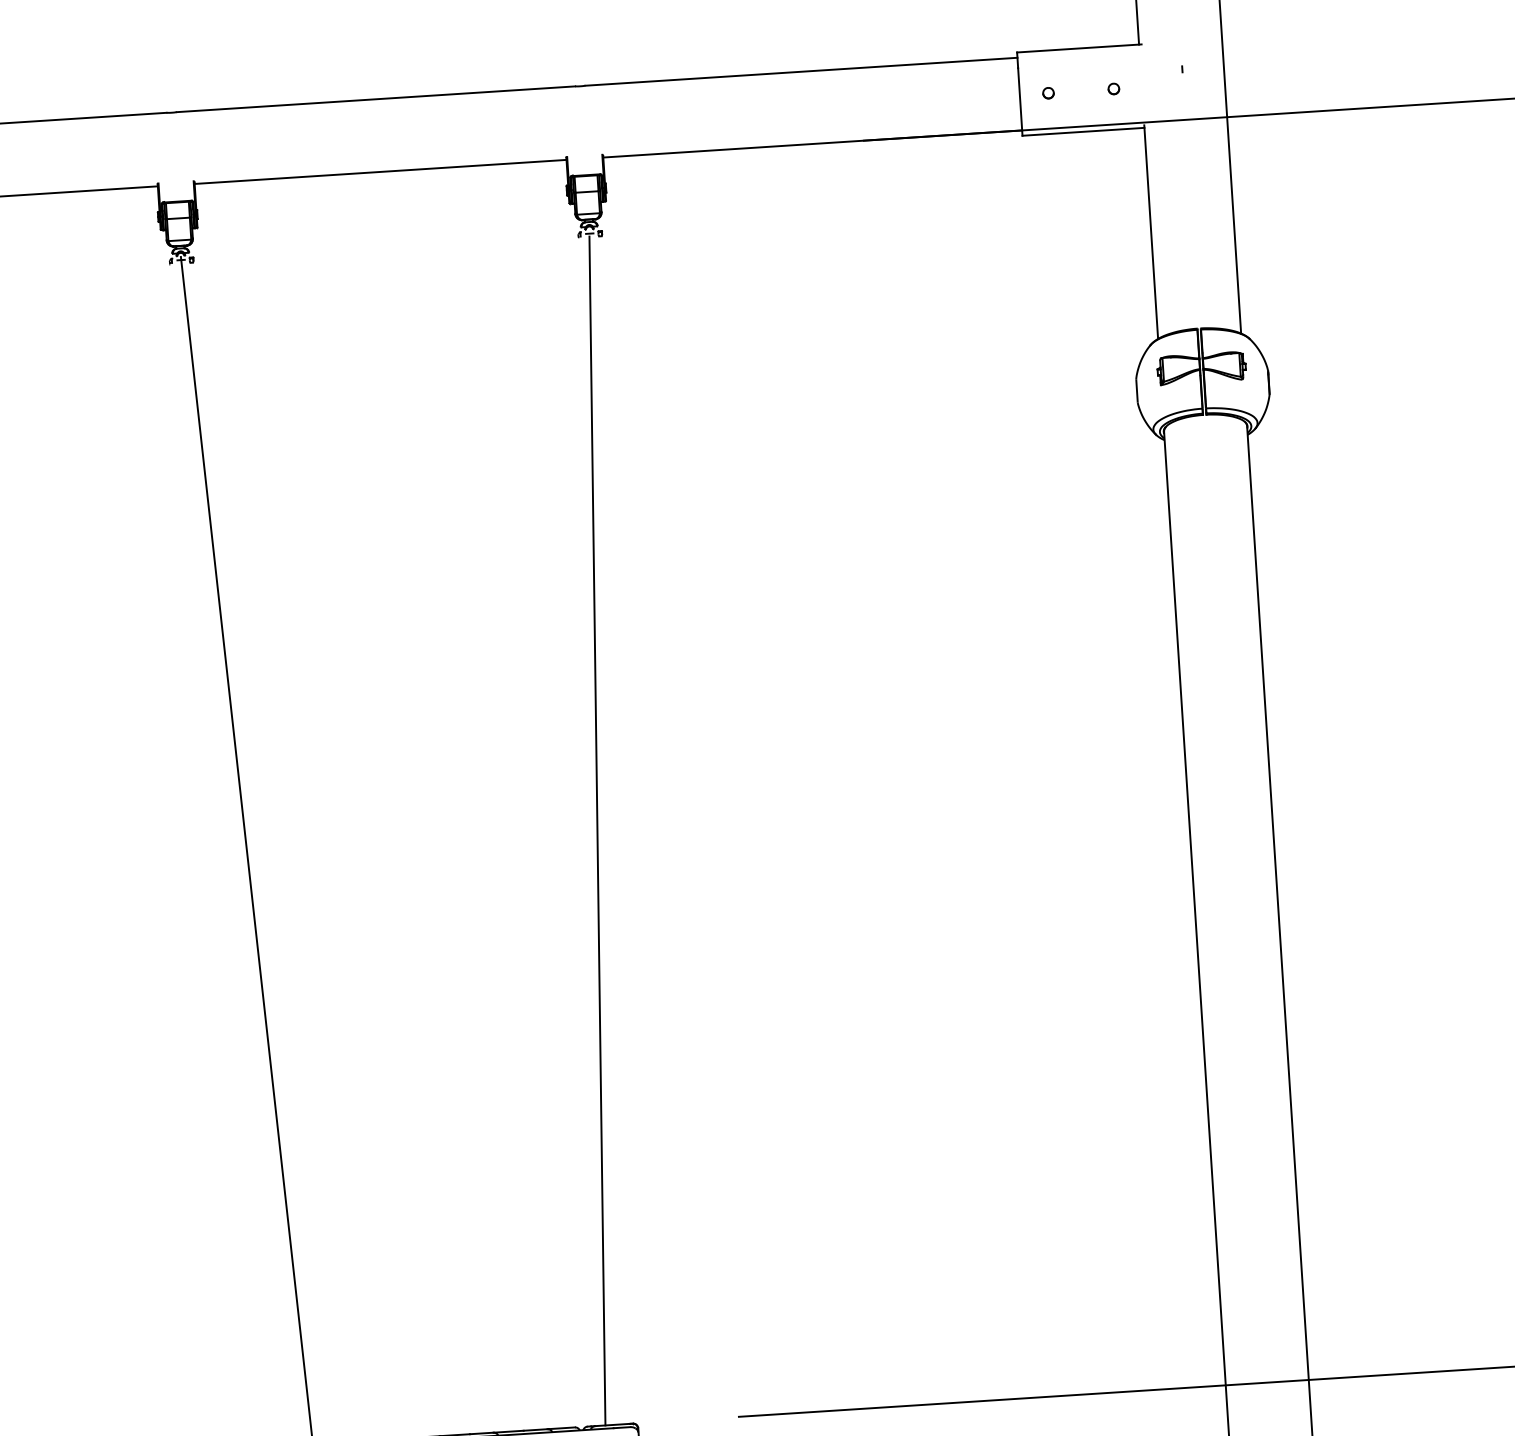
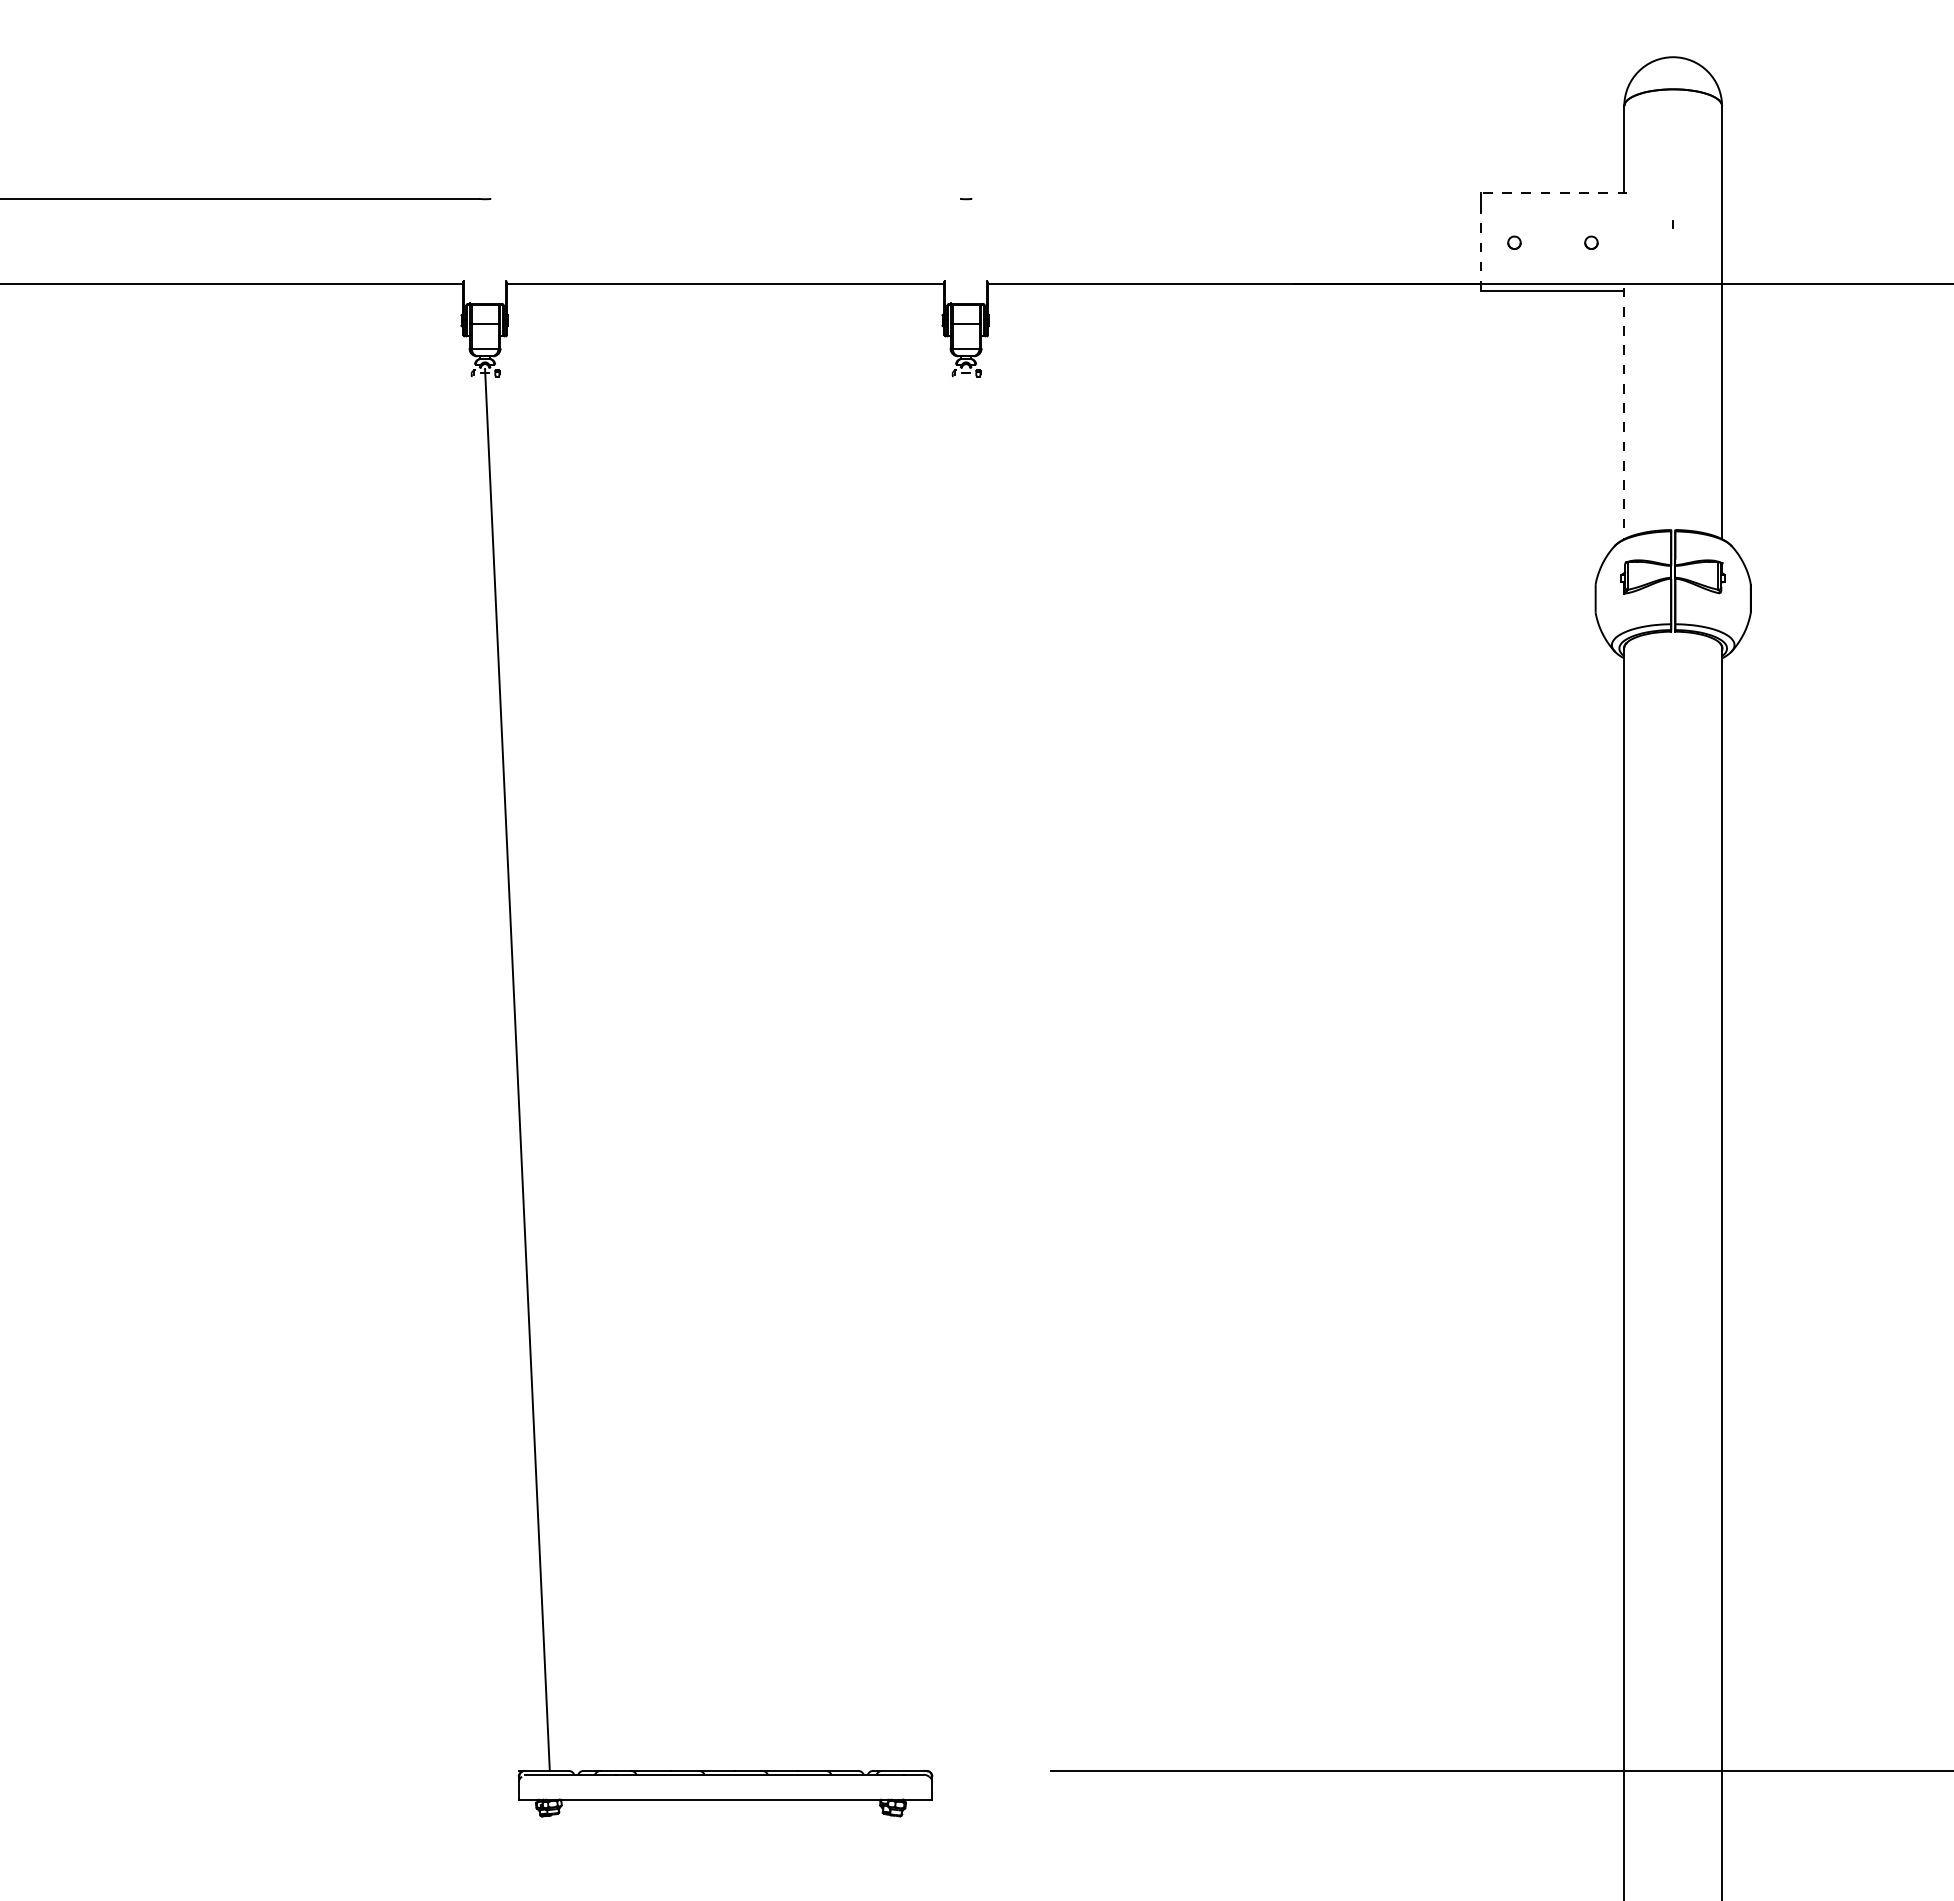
line: (1078, 48) -> (1553, 192), solid -> dashed
line: (801, 71) -> (1226, 198), removed
line: (375, 98) -> (725, 198), removed
line: (1020, 101) -> (1480, 250), solid -> dashed
line: (1151, 232) -> (1624, 413), solid -> dashed
line: (597, 831) -> (929, 1073), removed

